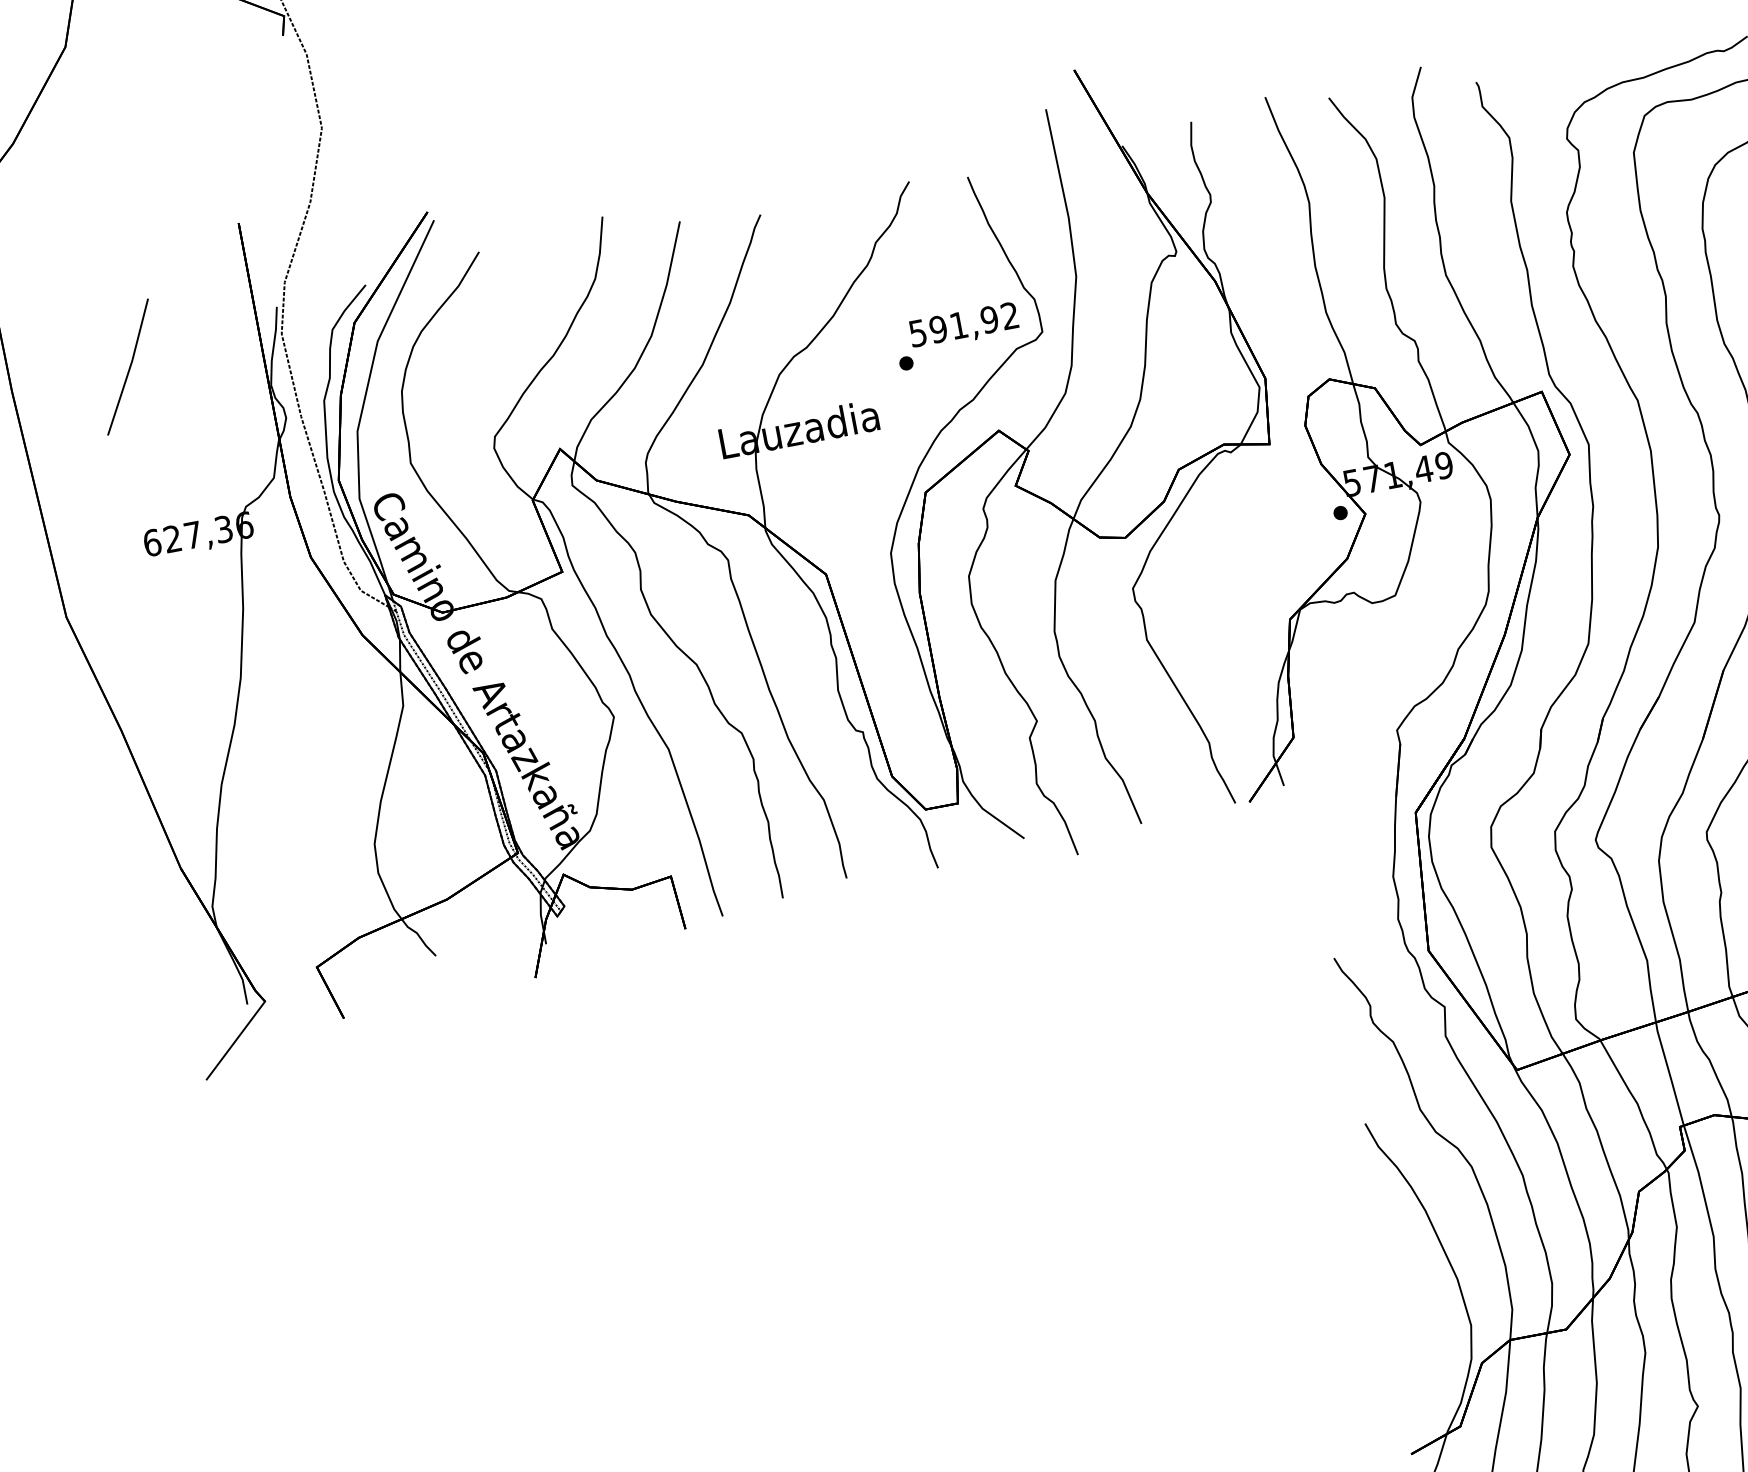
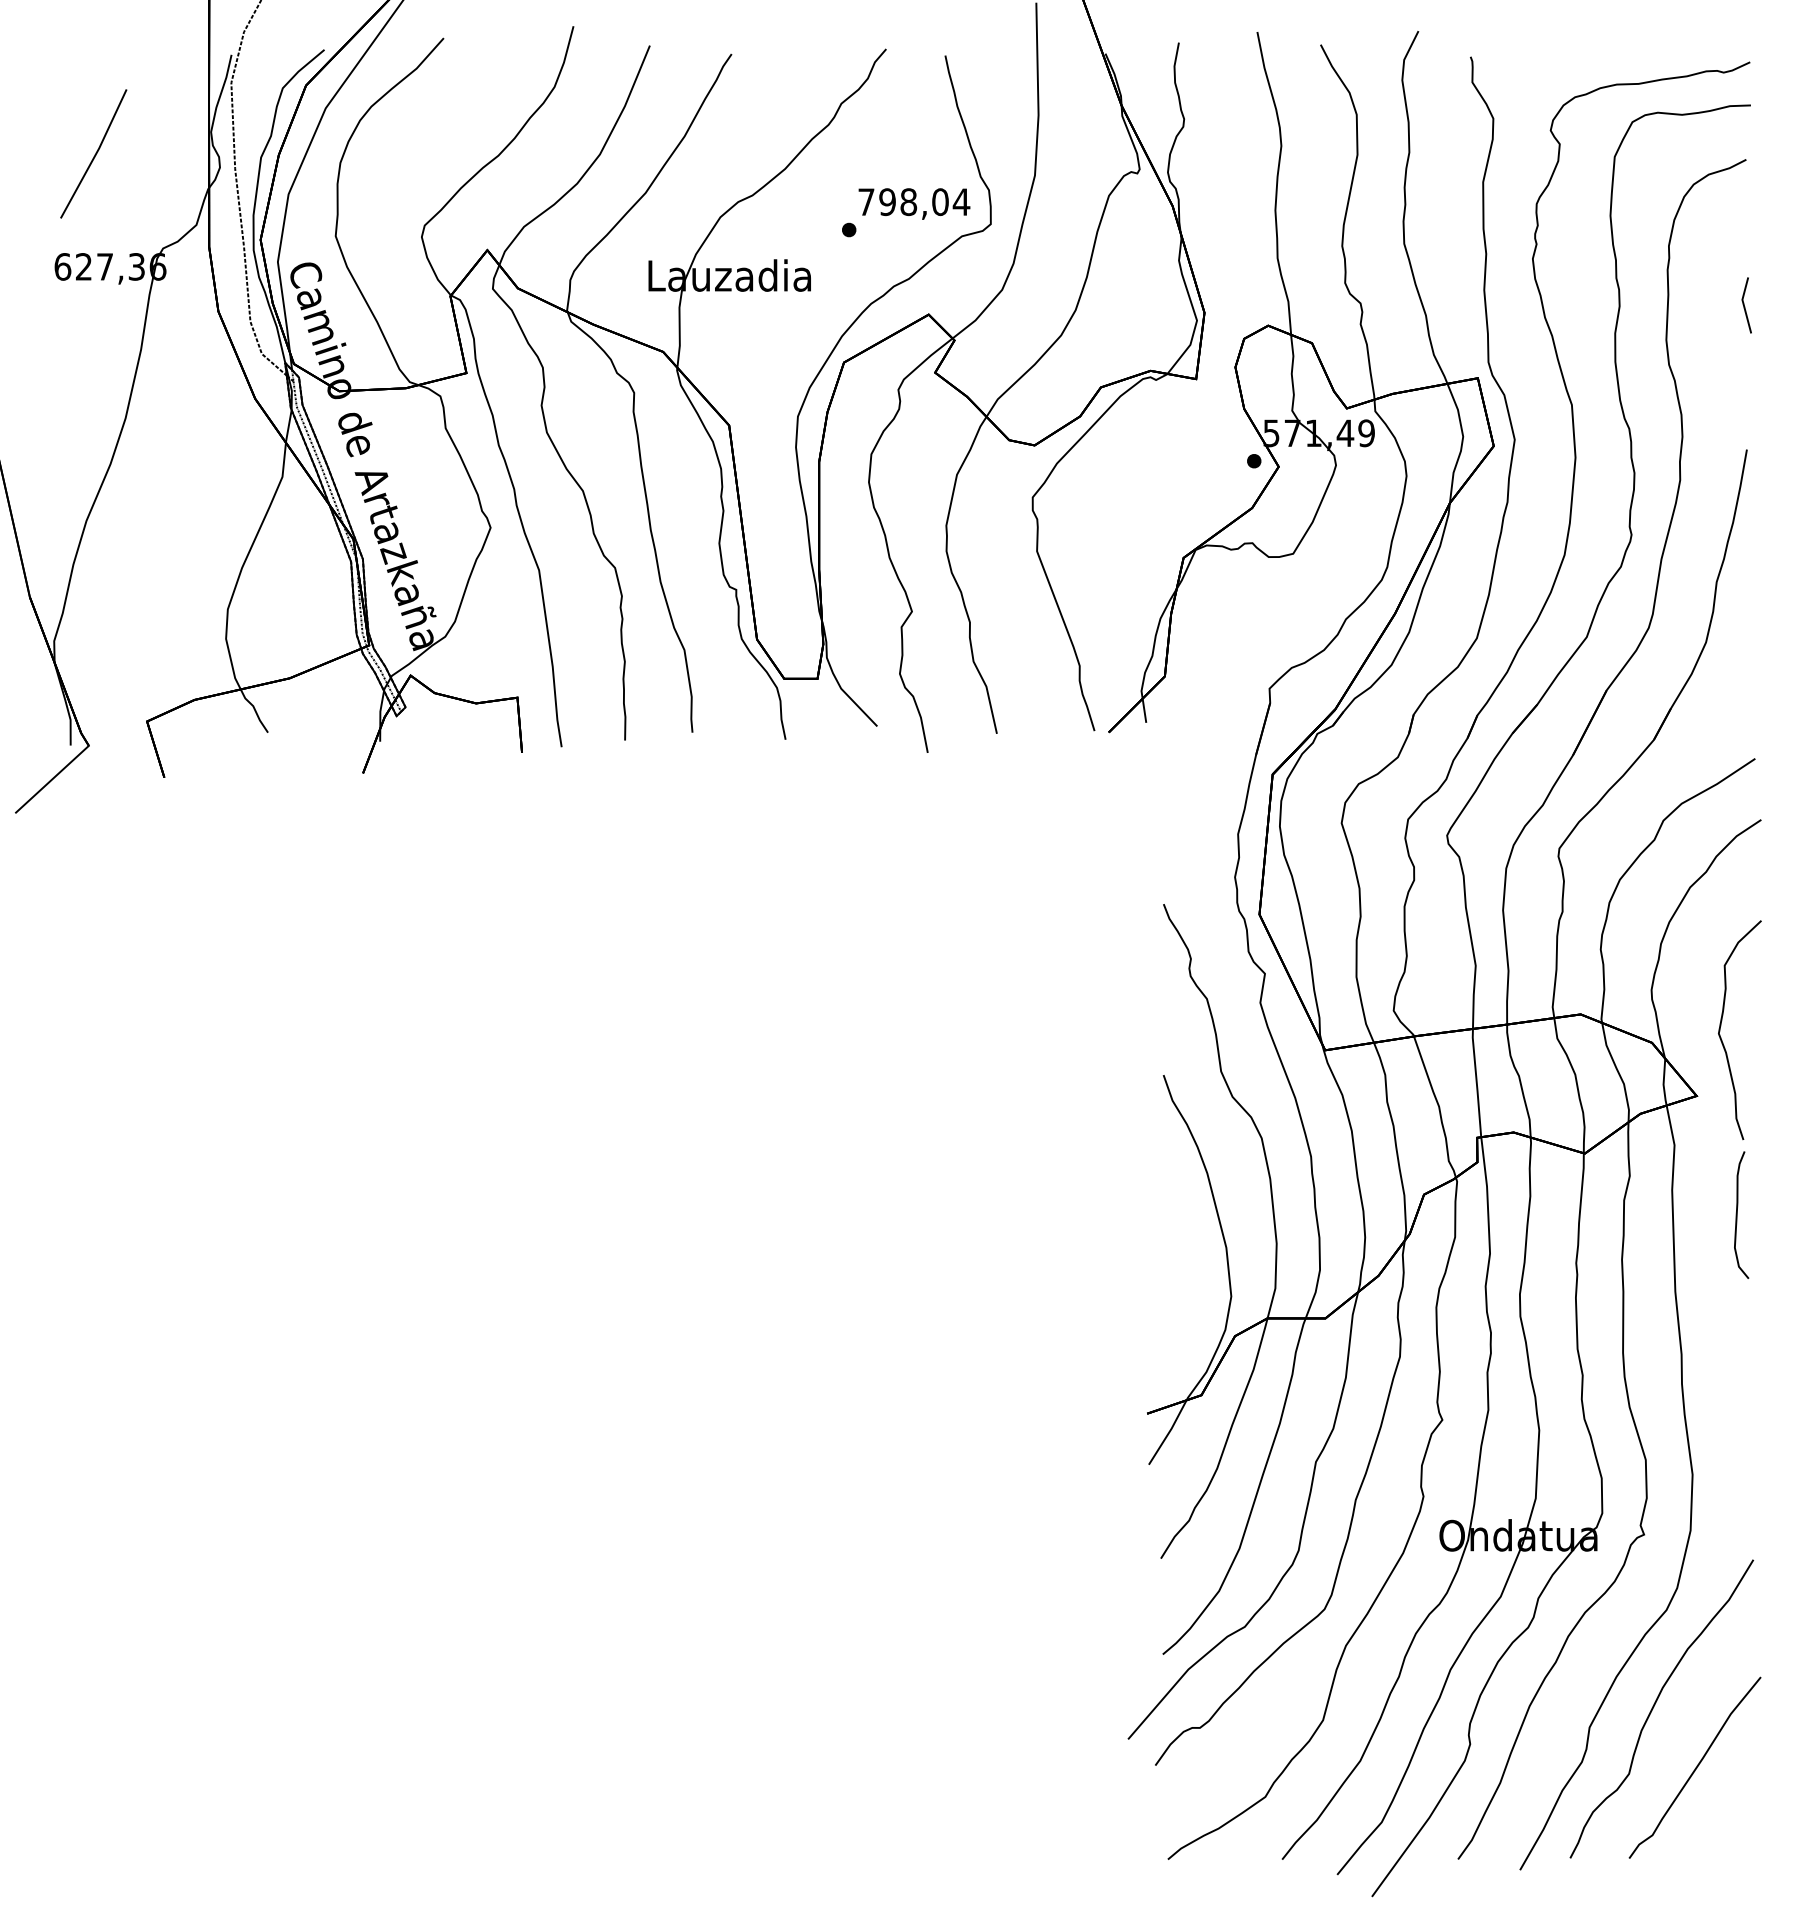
text: (964, 324) -> (914, 202), 591,92 -> 798,04
line: (128, 367) -> (94, 154), moved

